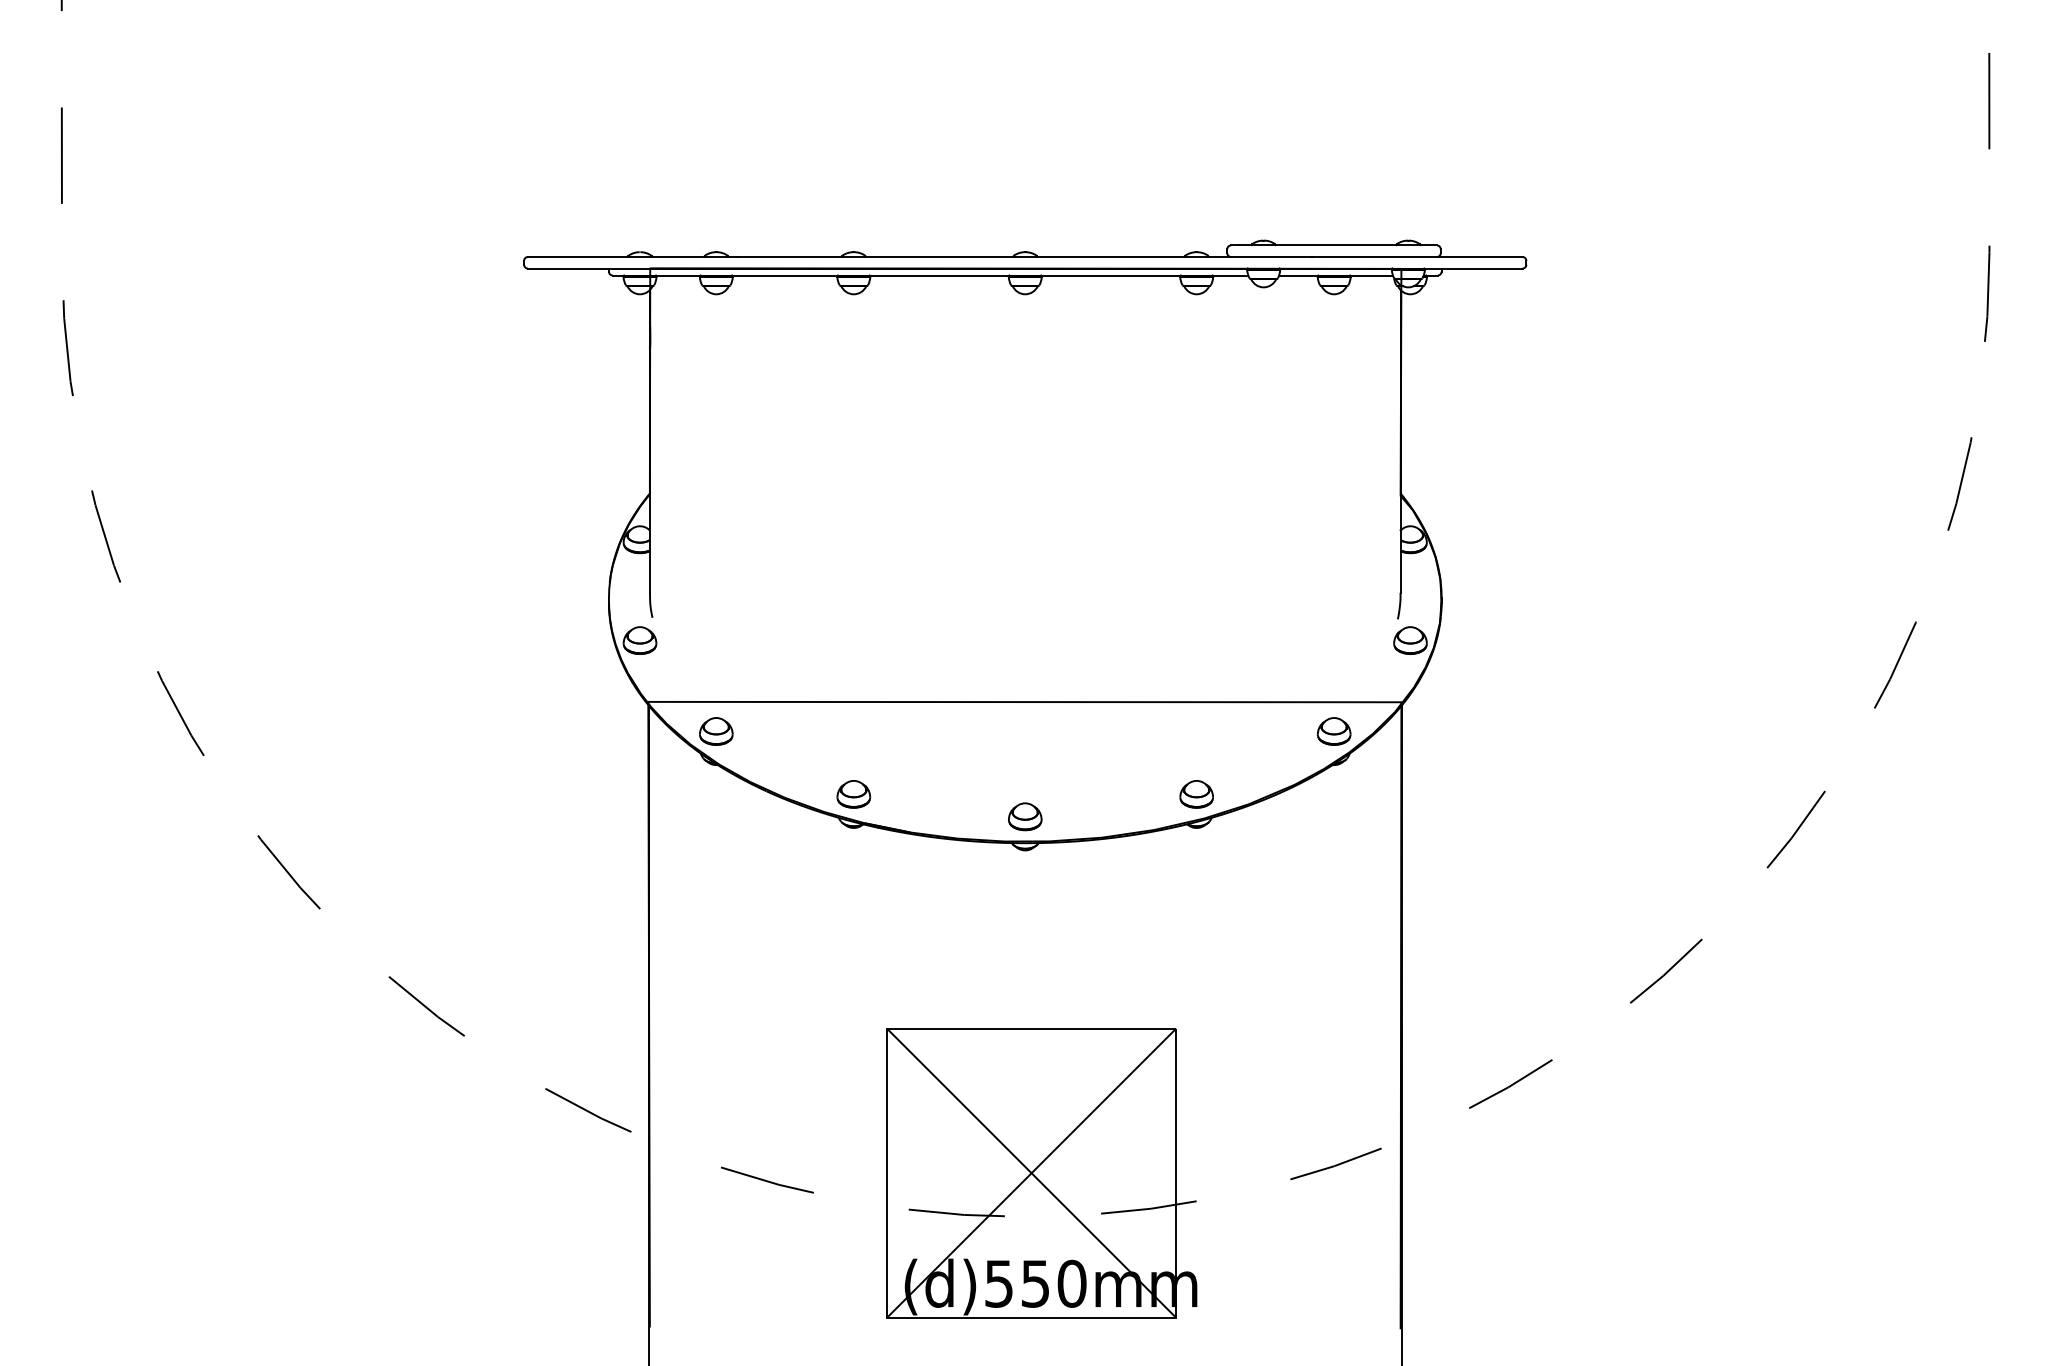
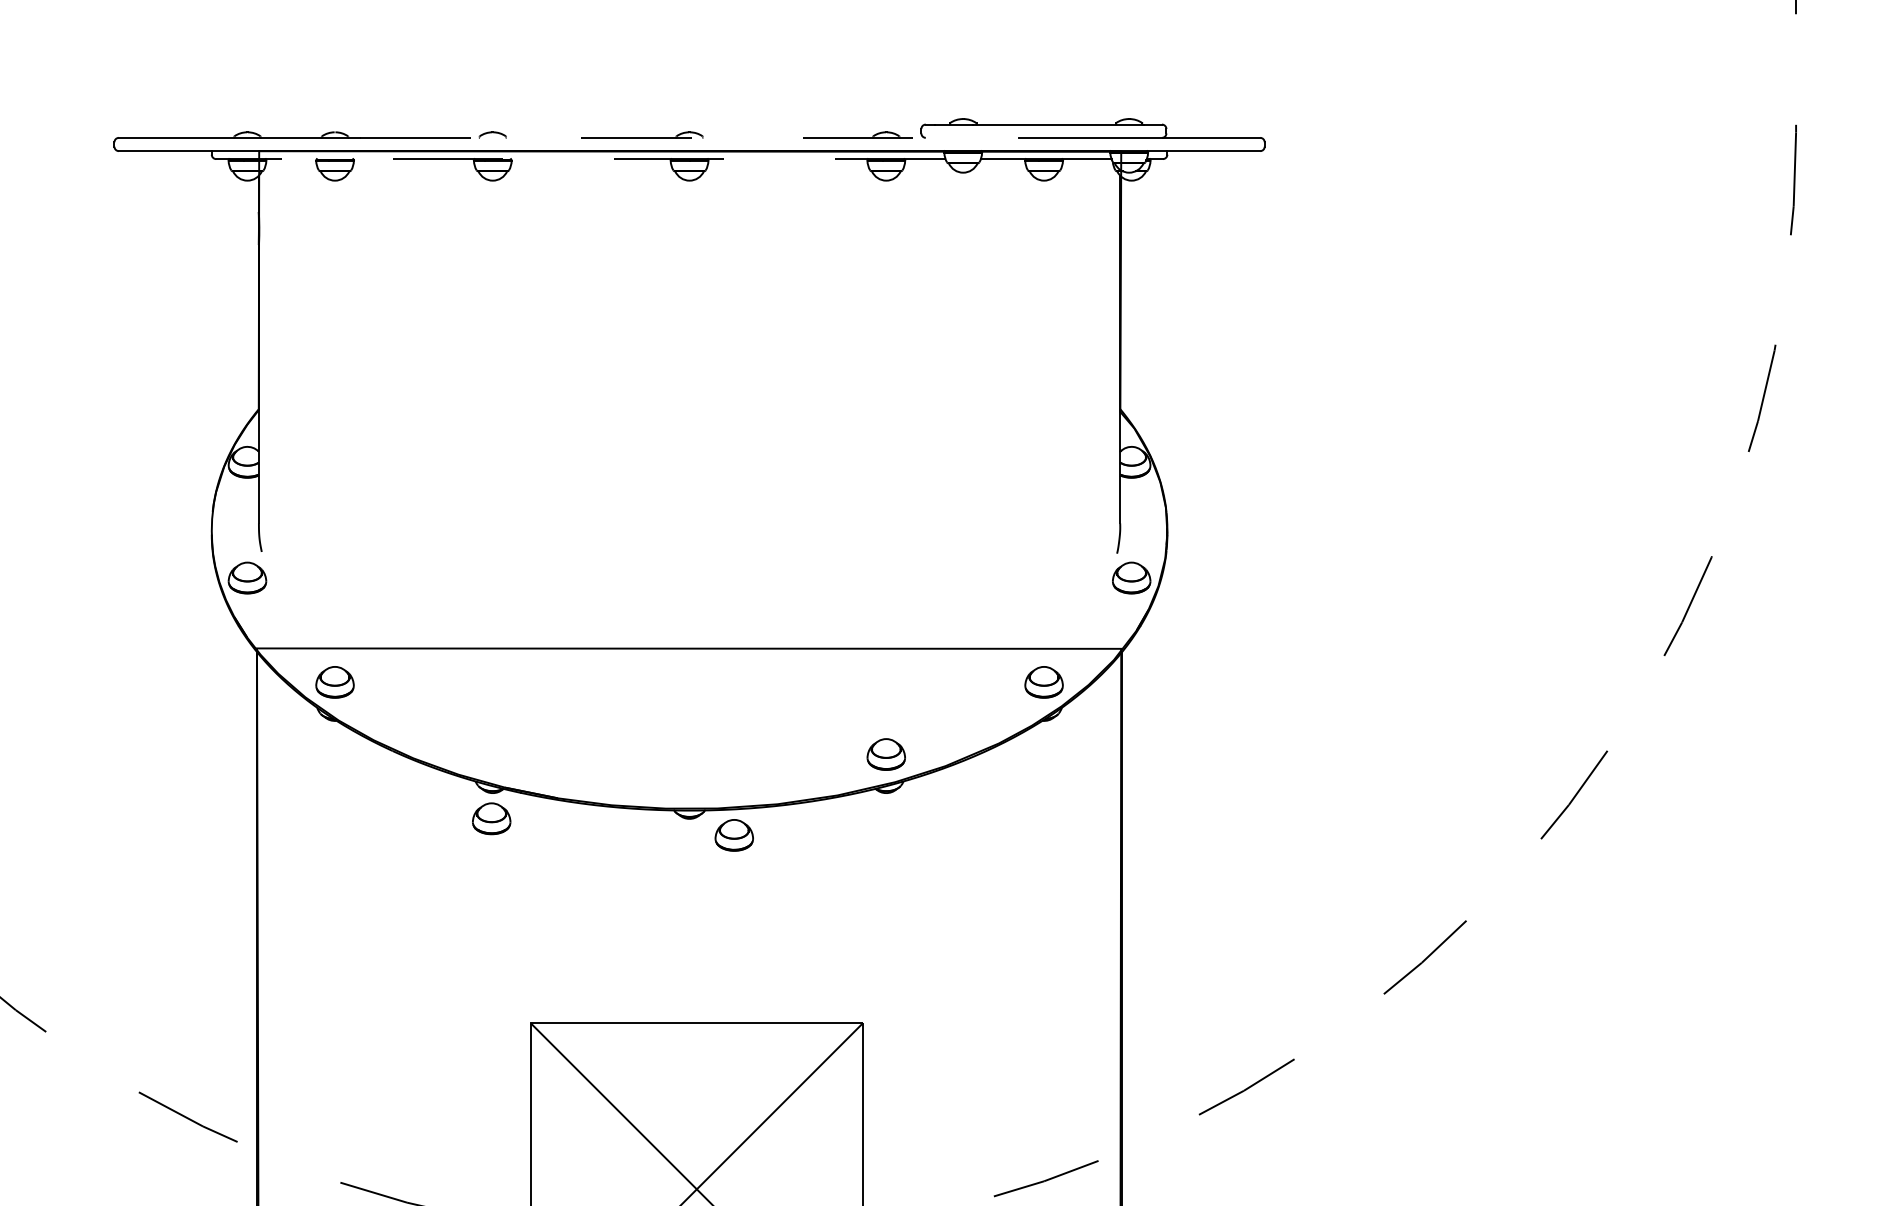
line: (1025, 257) -> (689, 138), solid -> dashed
line: (930, 275) -> (580, 159), solid -> dashed
part: (853, 794) -> (491, 818), moved
part: (1025, 816) -> (734, 835), moved

